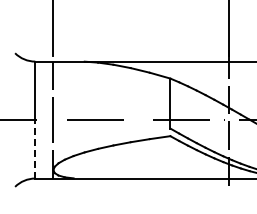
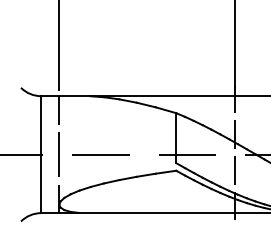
line: (35, 148) -> (41, 183), dashed -> solid

